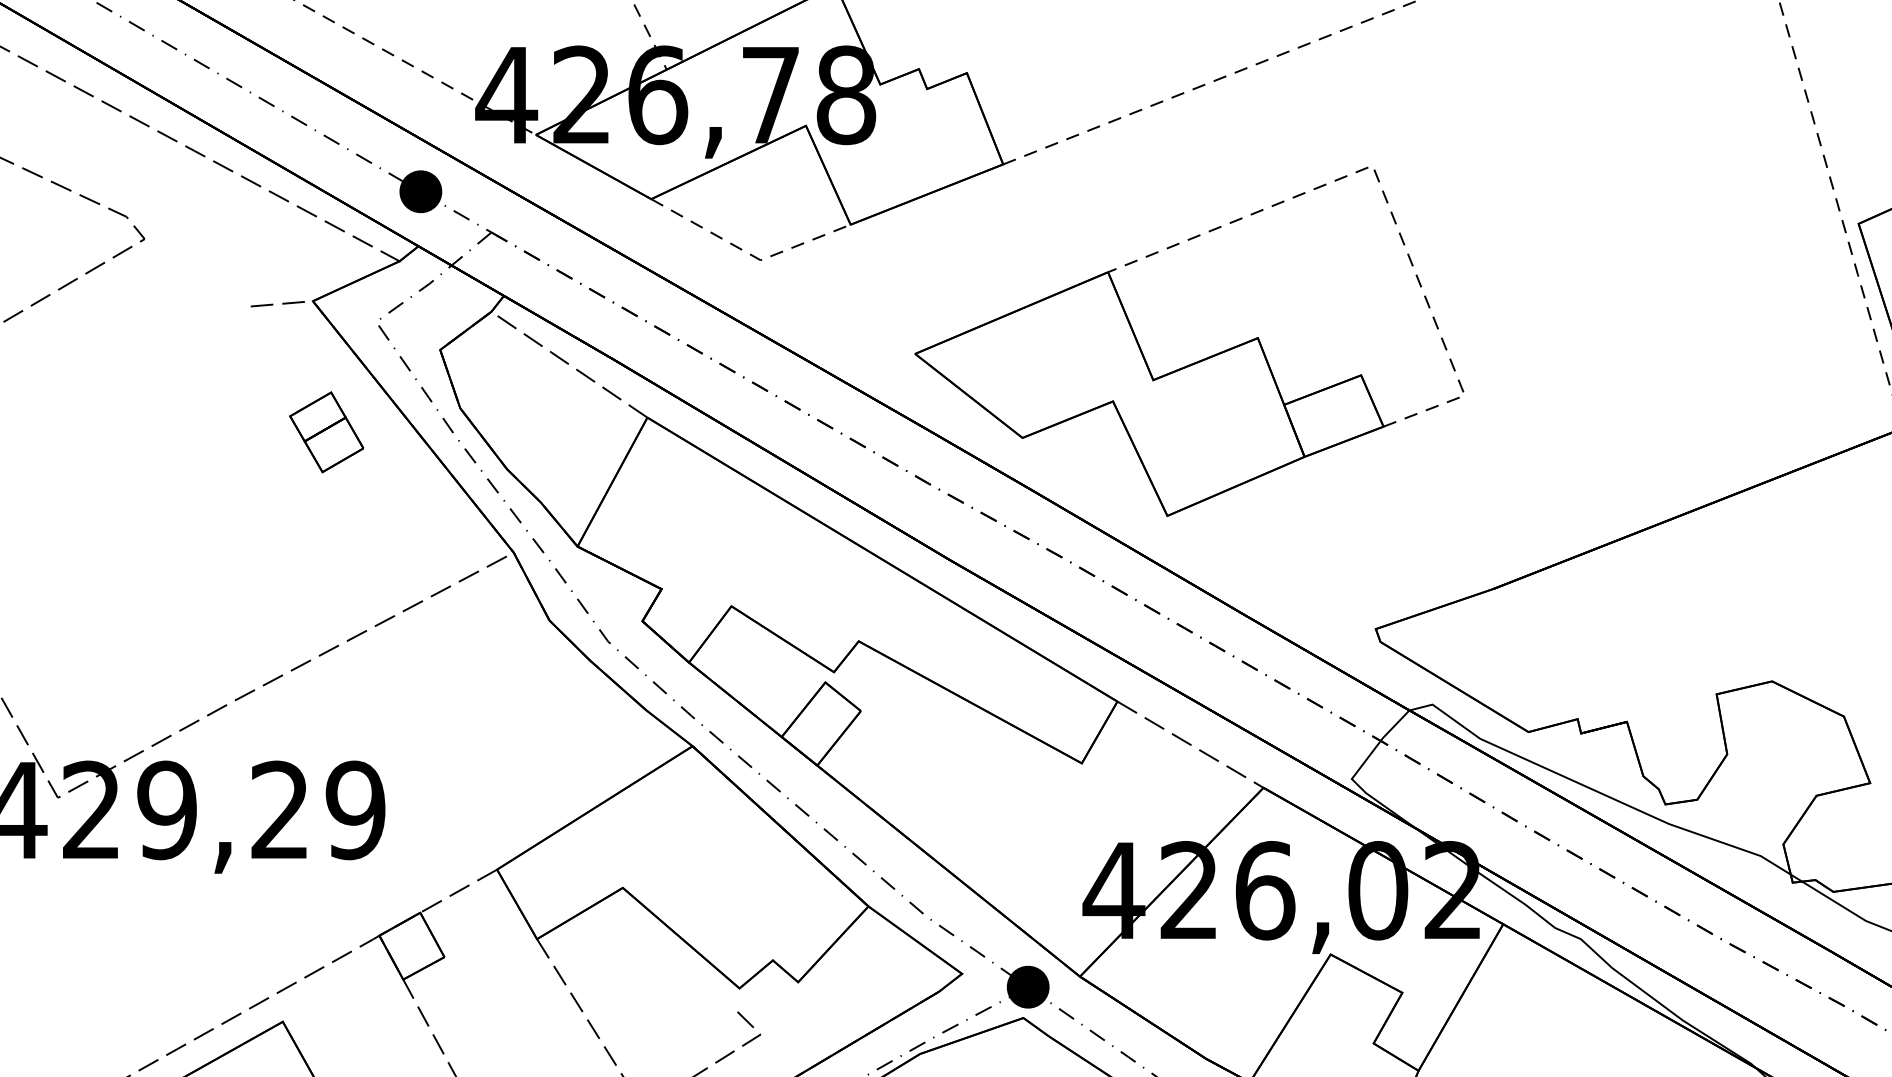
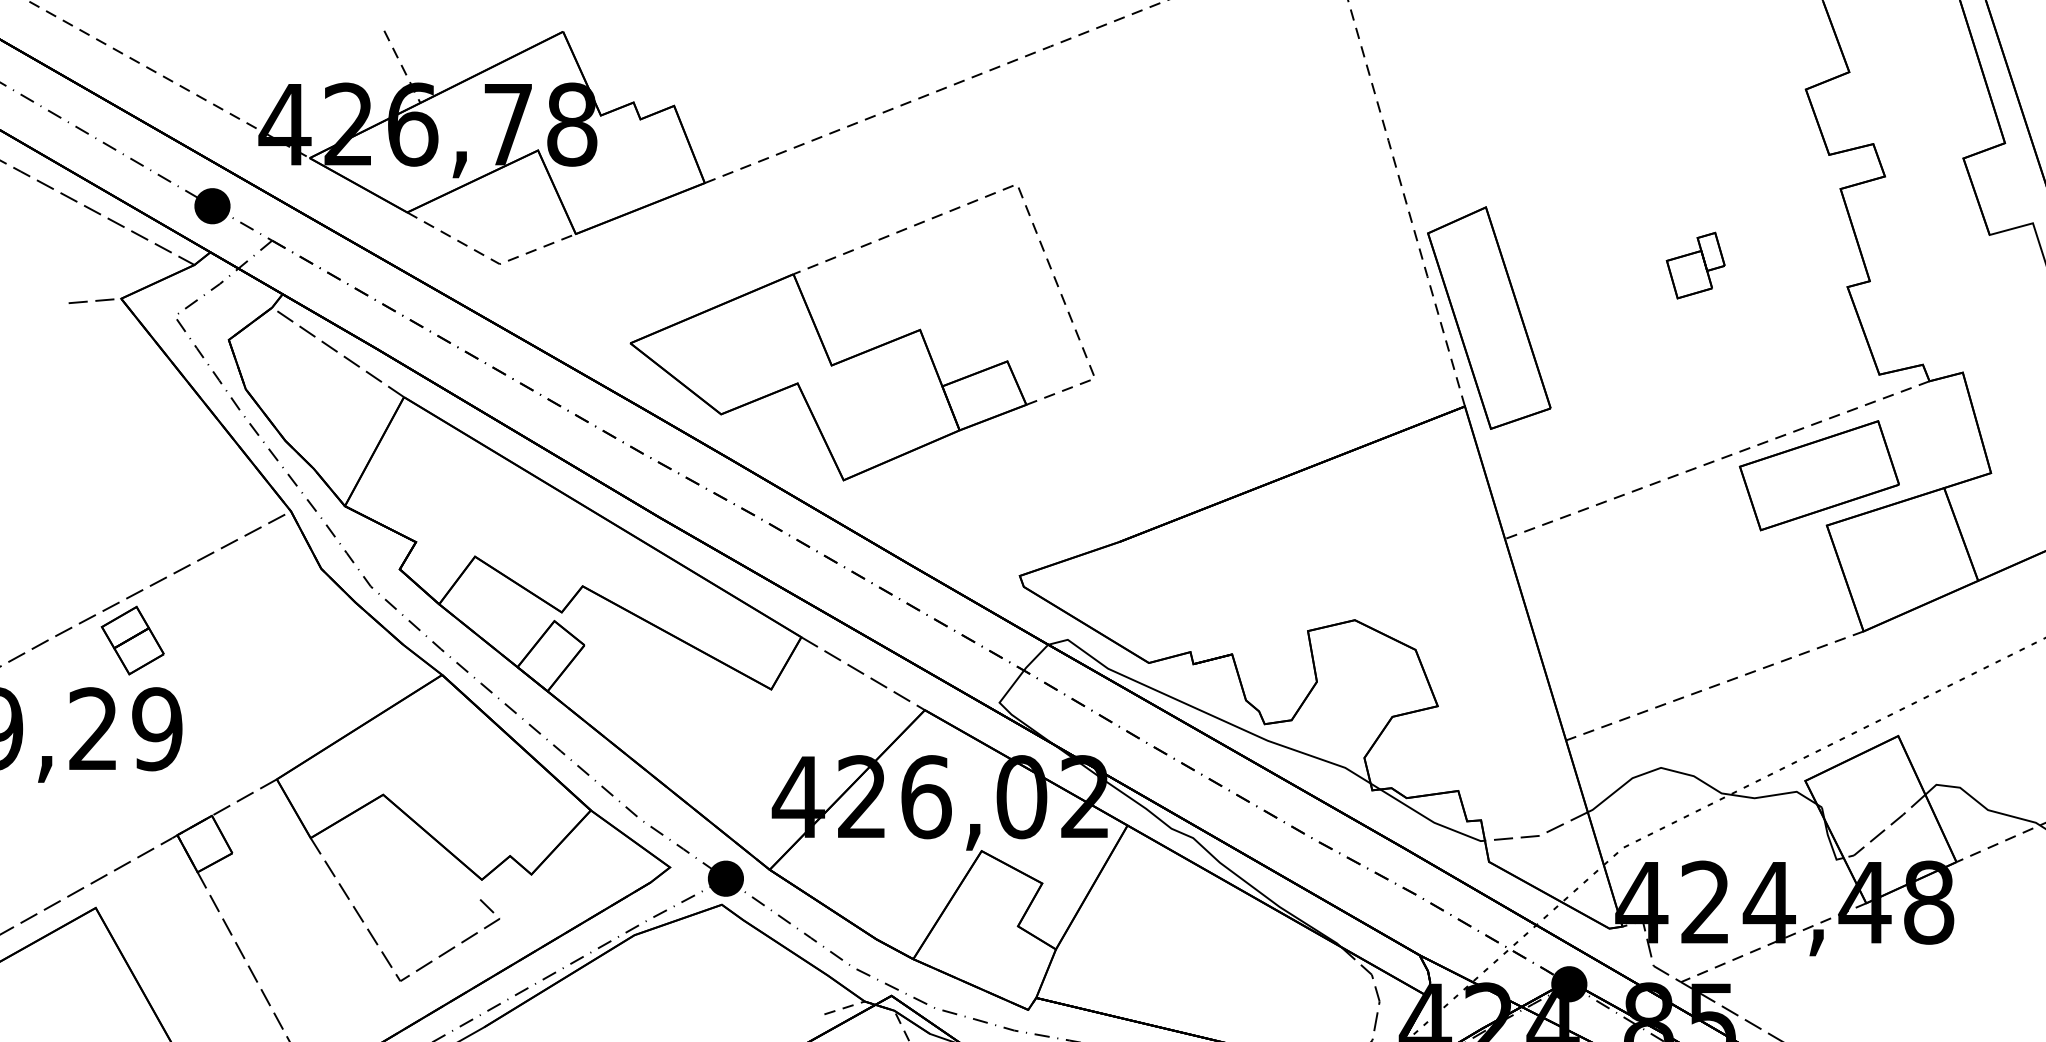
part: (326, 432) -> (132, 640), moved

